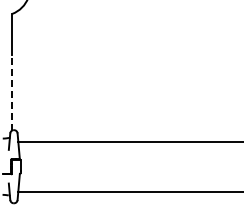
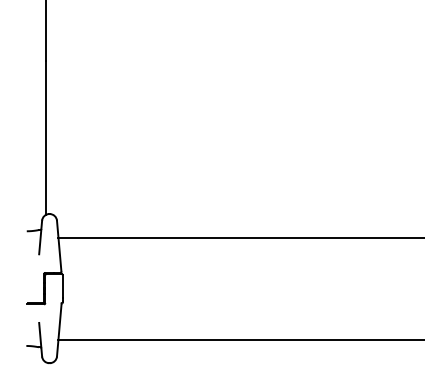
line: (12, 92) -> (46, 137), dashed -> solid

